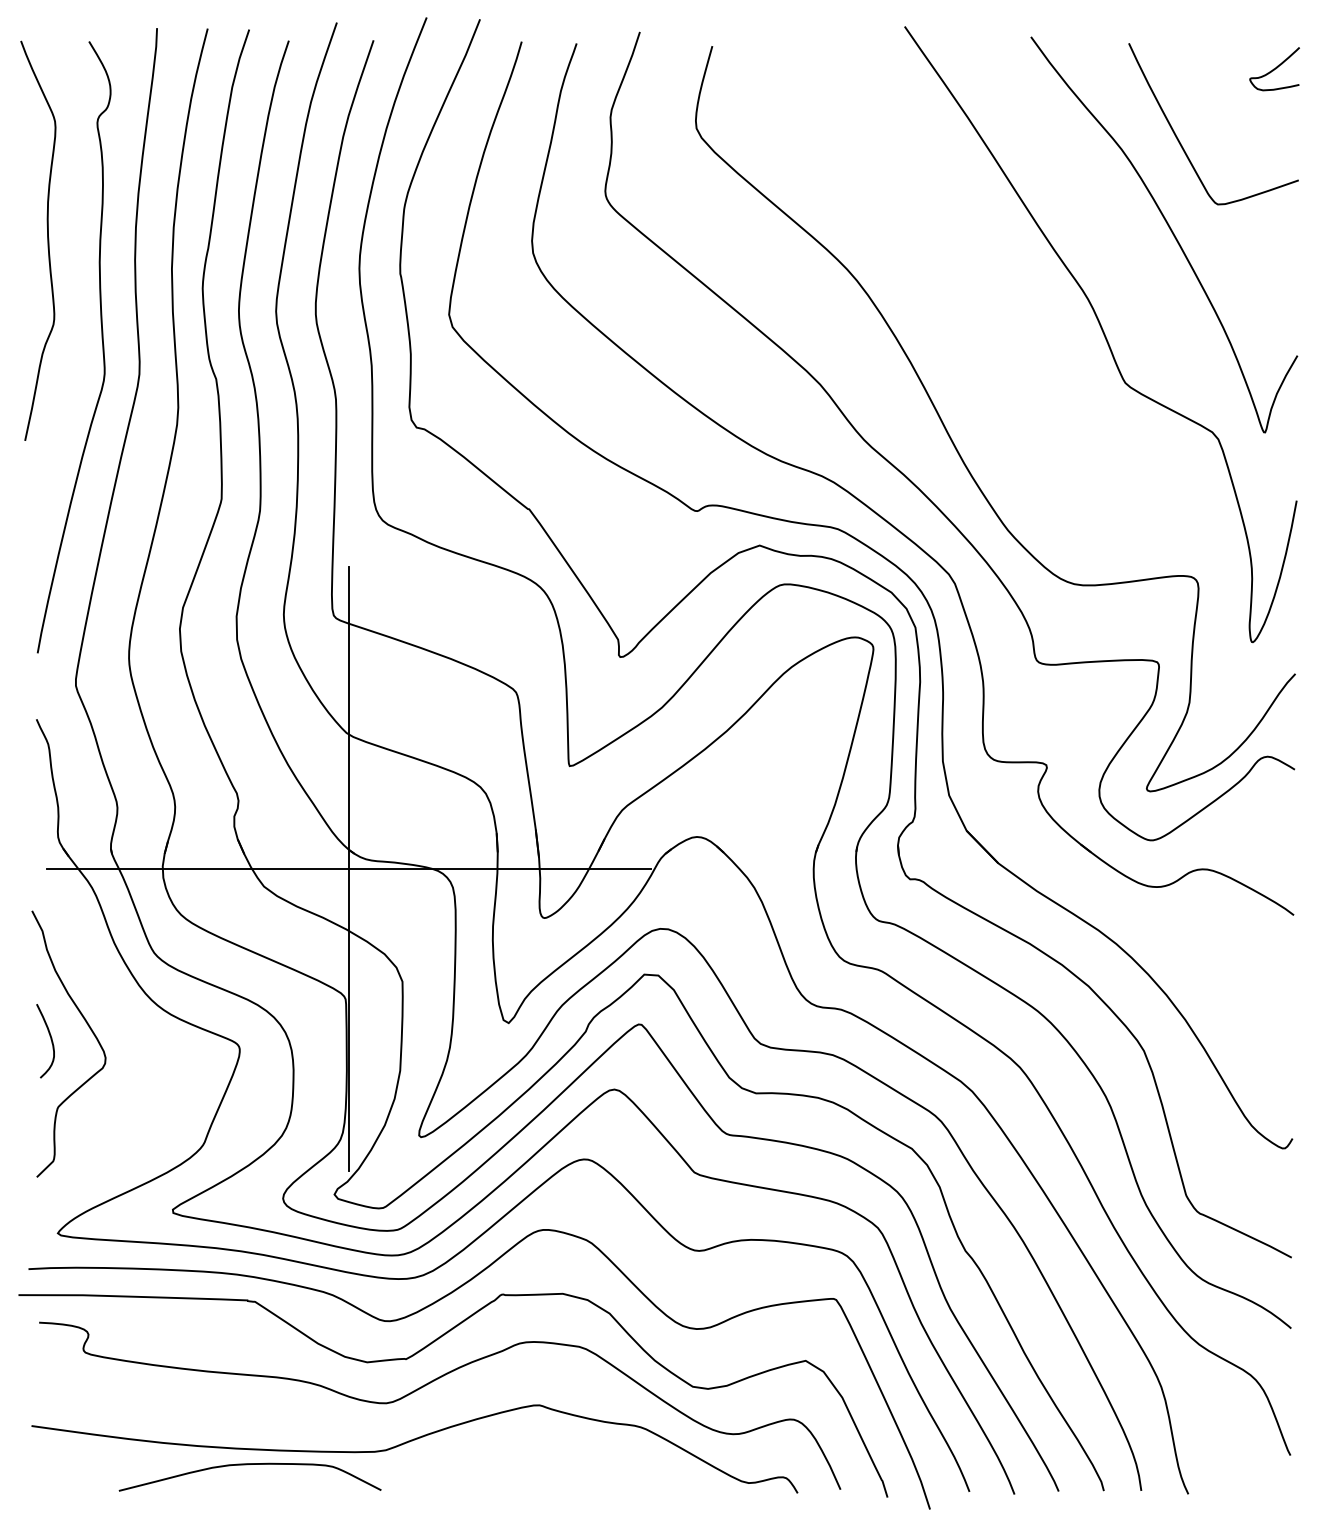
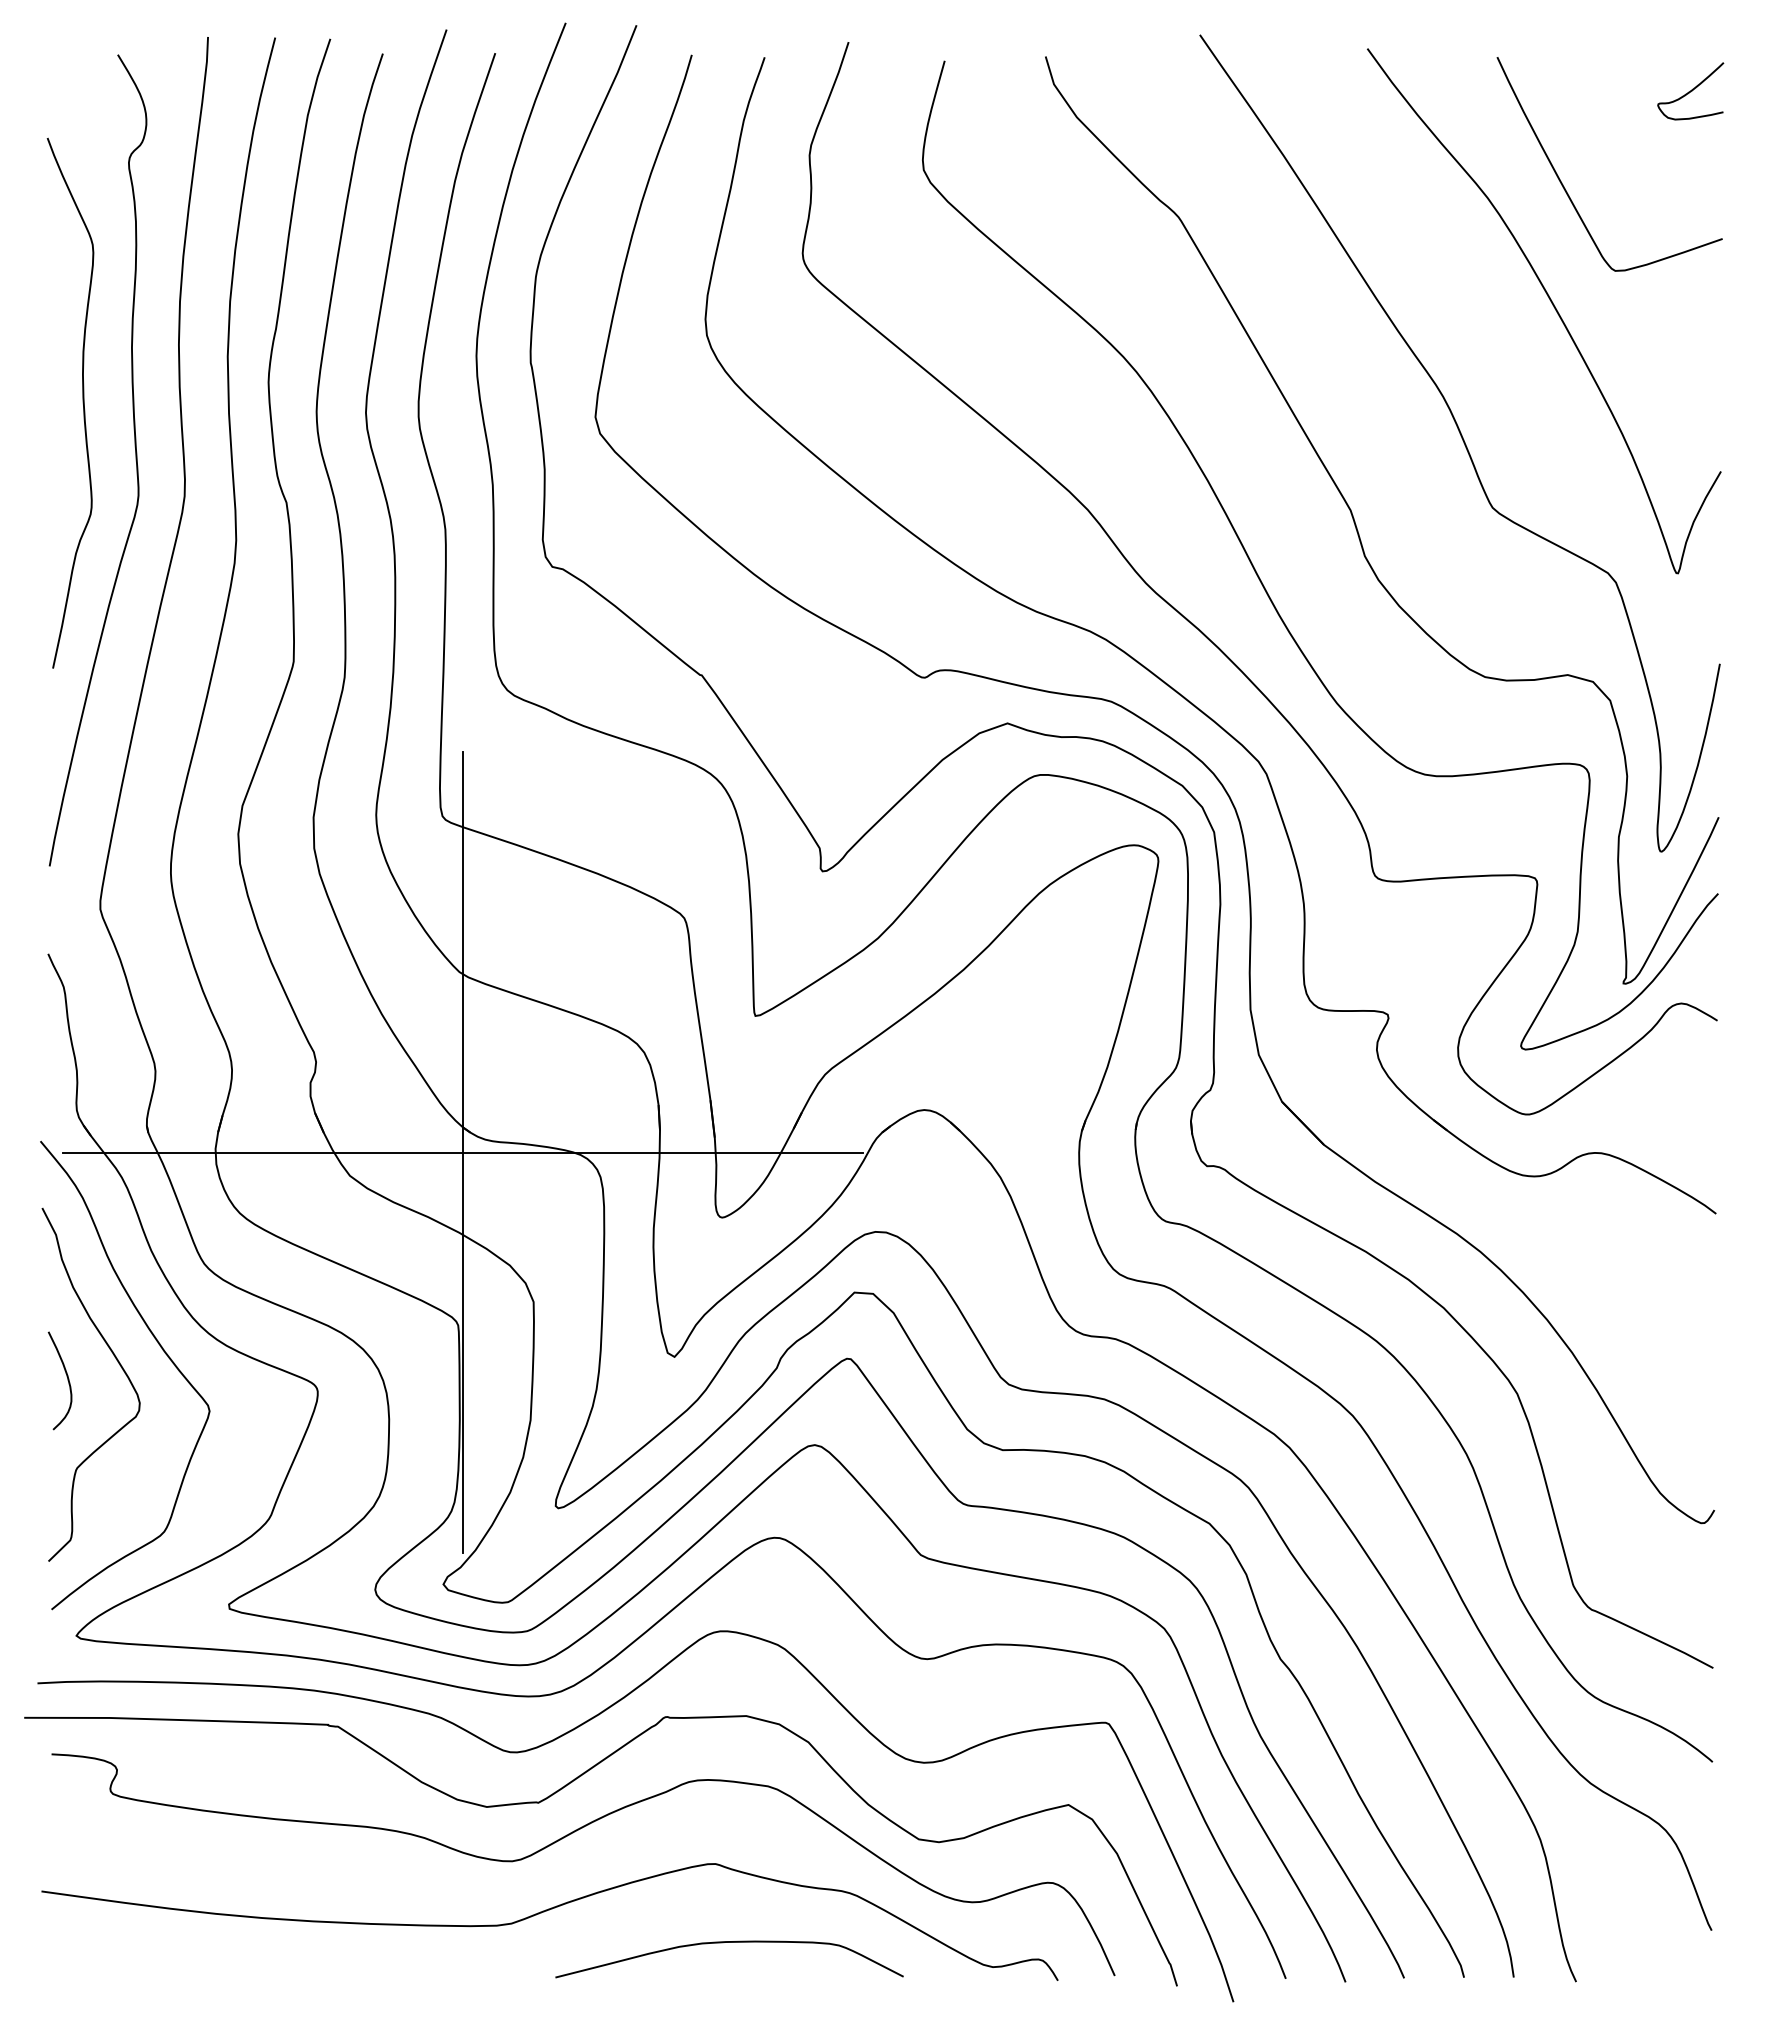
curve: (47, 240) -> (82, 402), moved
curve: (1023, 397) -> (1357, 527), added
curve: (122, 1018) -> (162, 1350), added
curve: (250, 1464) -> (729, 1942), moved

